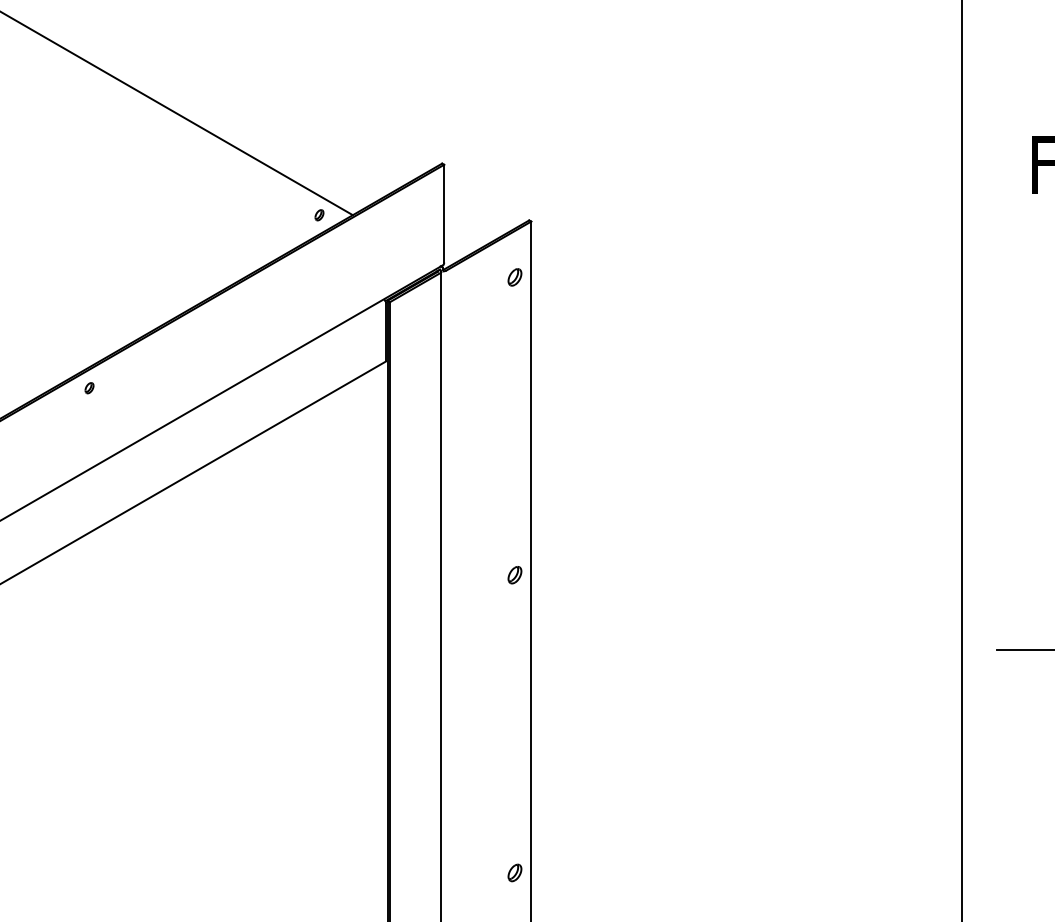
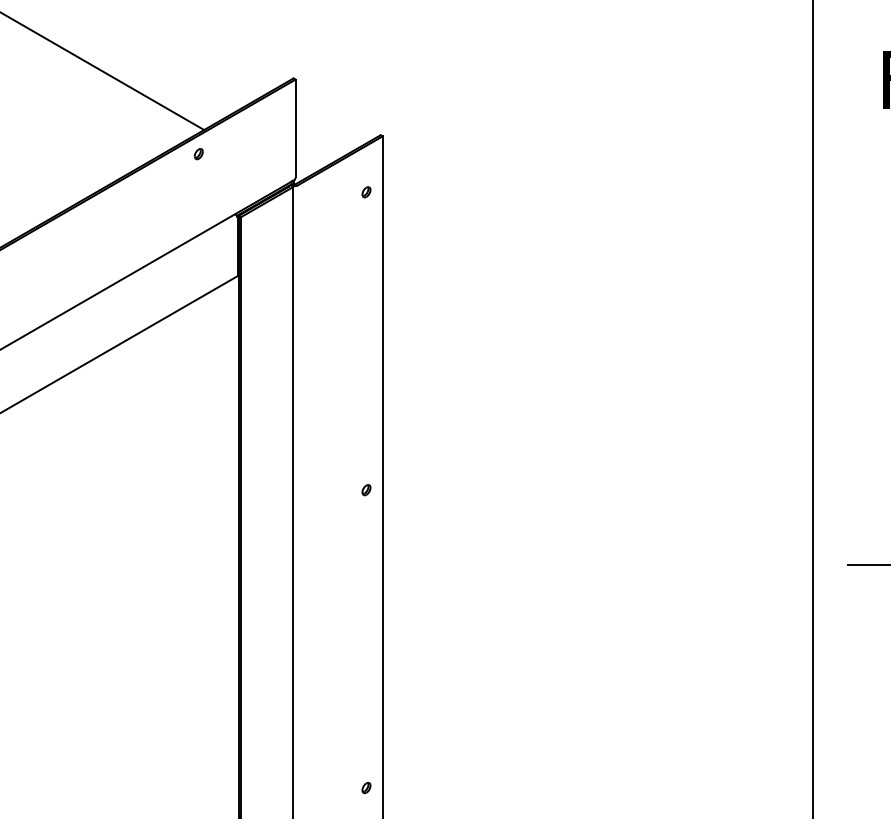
part: (319, 215) -> (198, 154), moved
part: (515, 277) -> (366, 192), size x0.62
part: (515, 575) -> (366, 490), size x0.62
part: (515, 873) -> (366, 788), size x0.62

